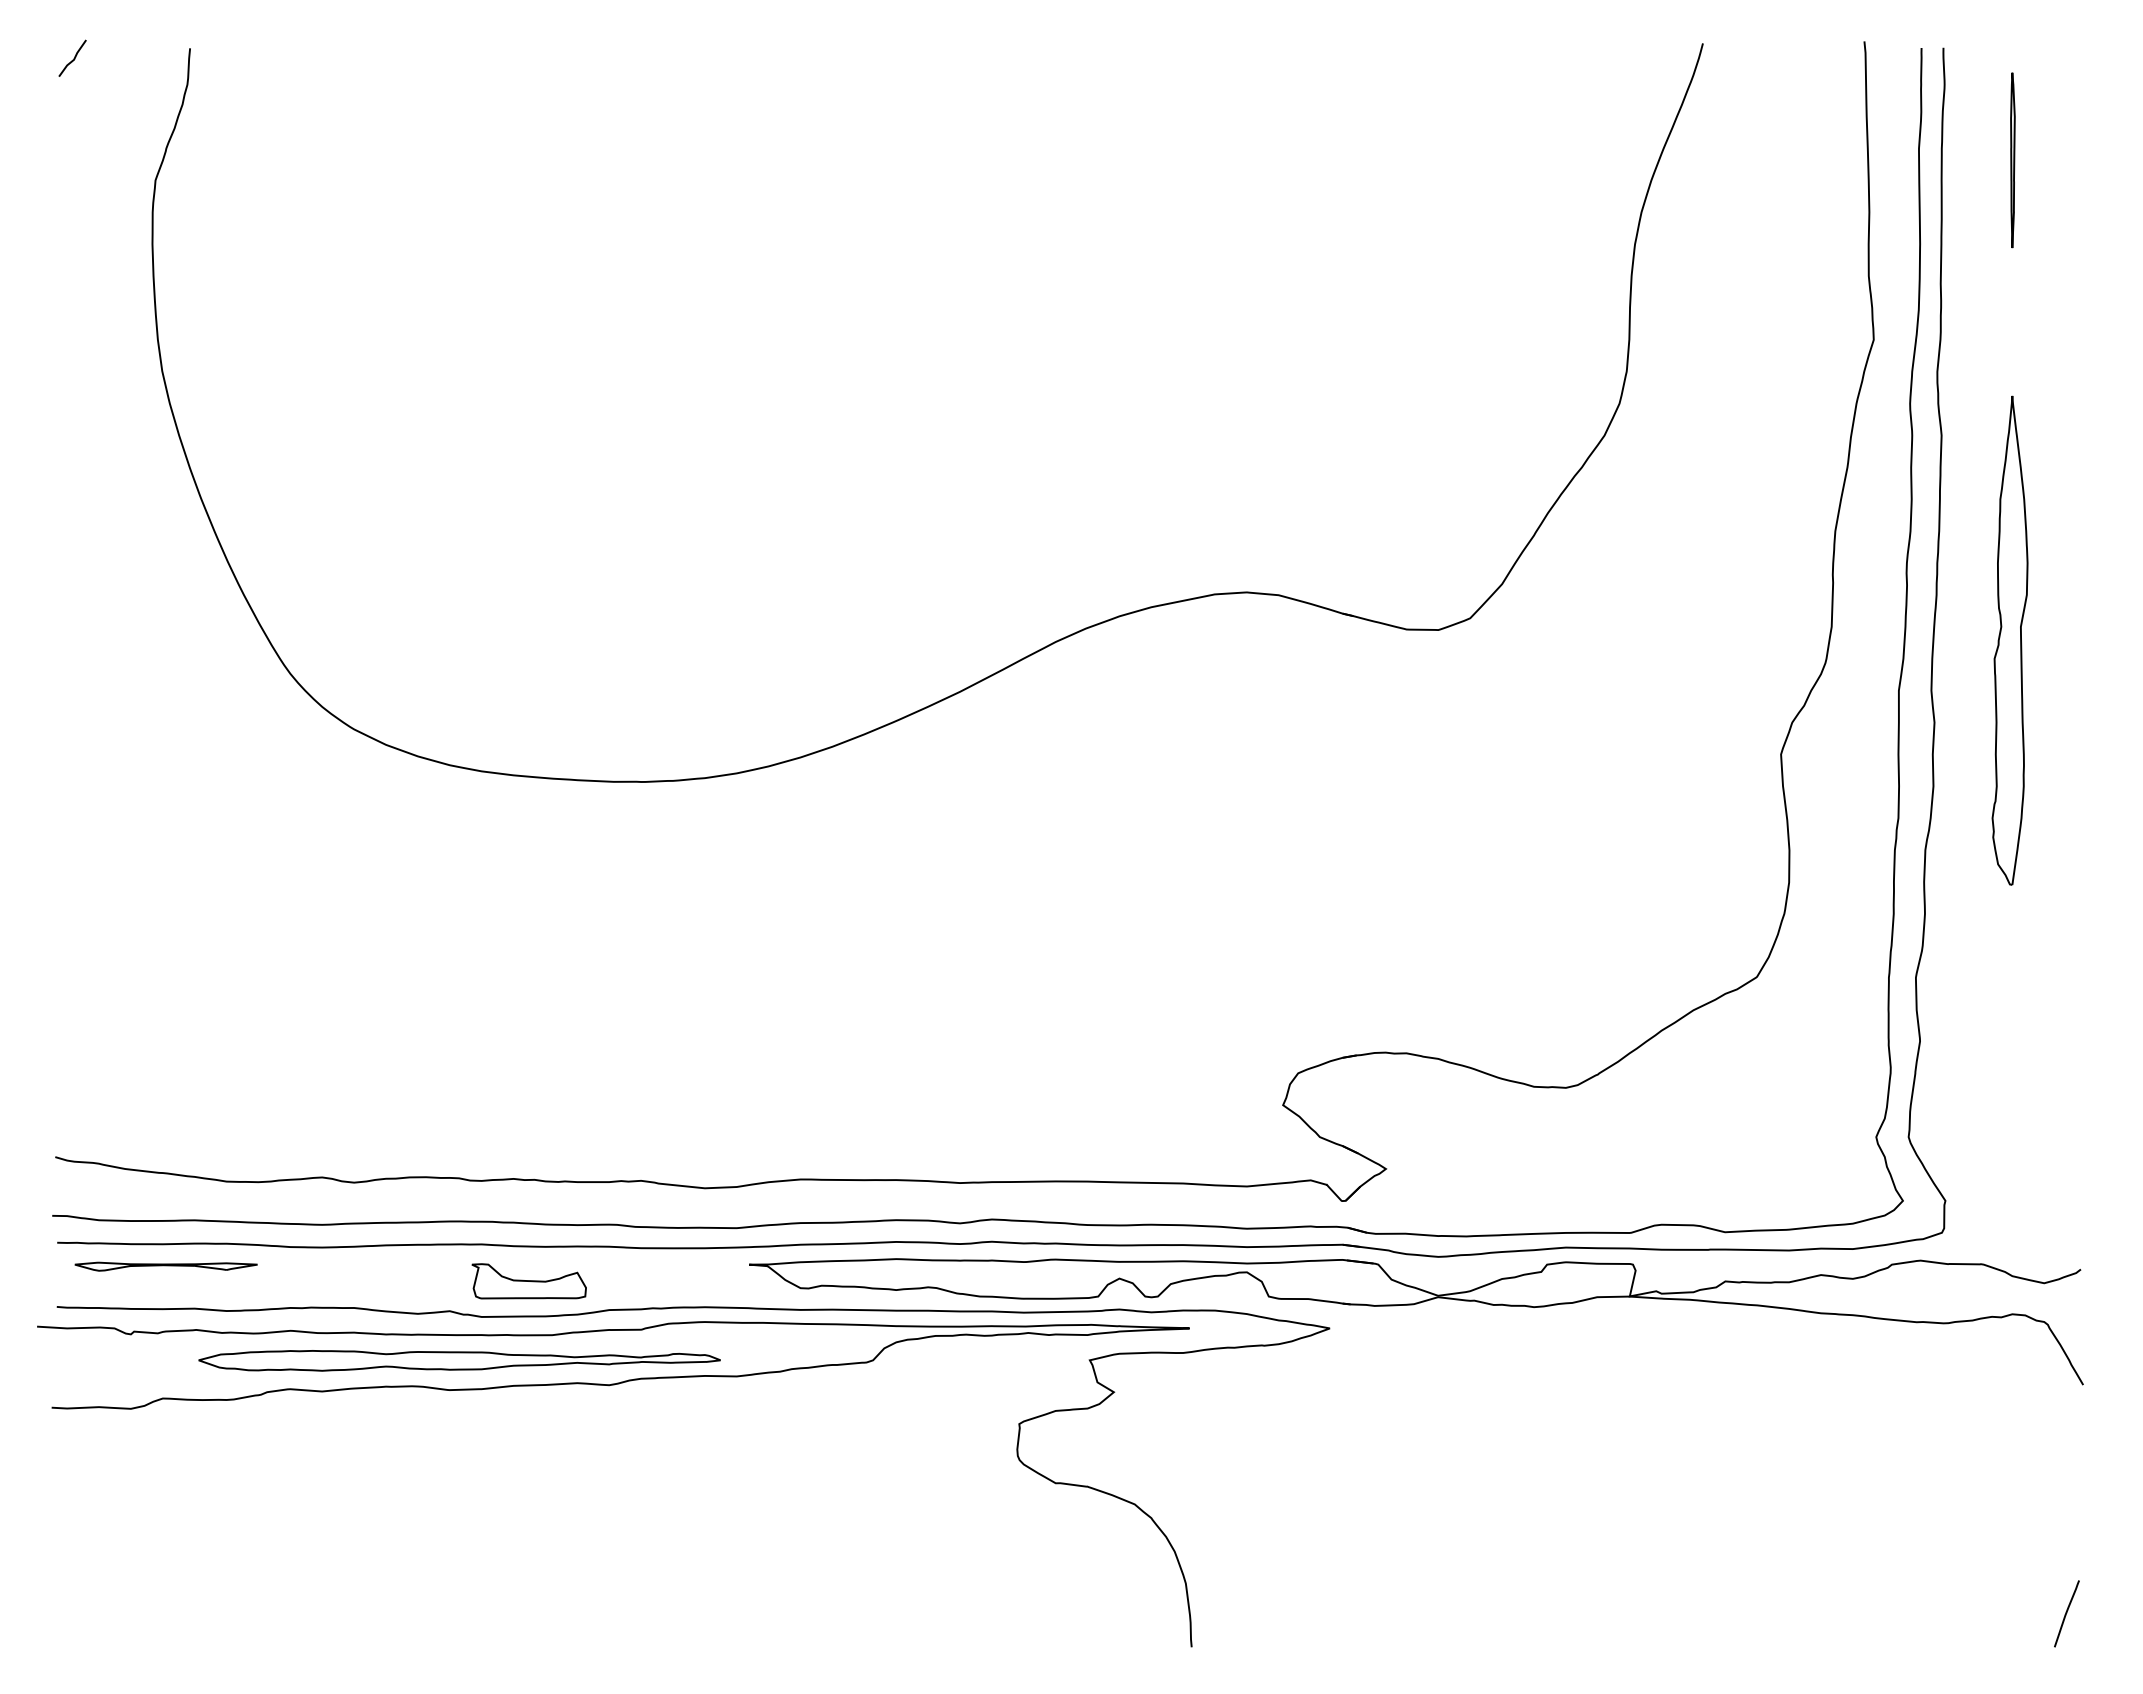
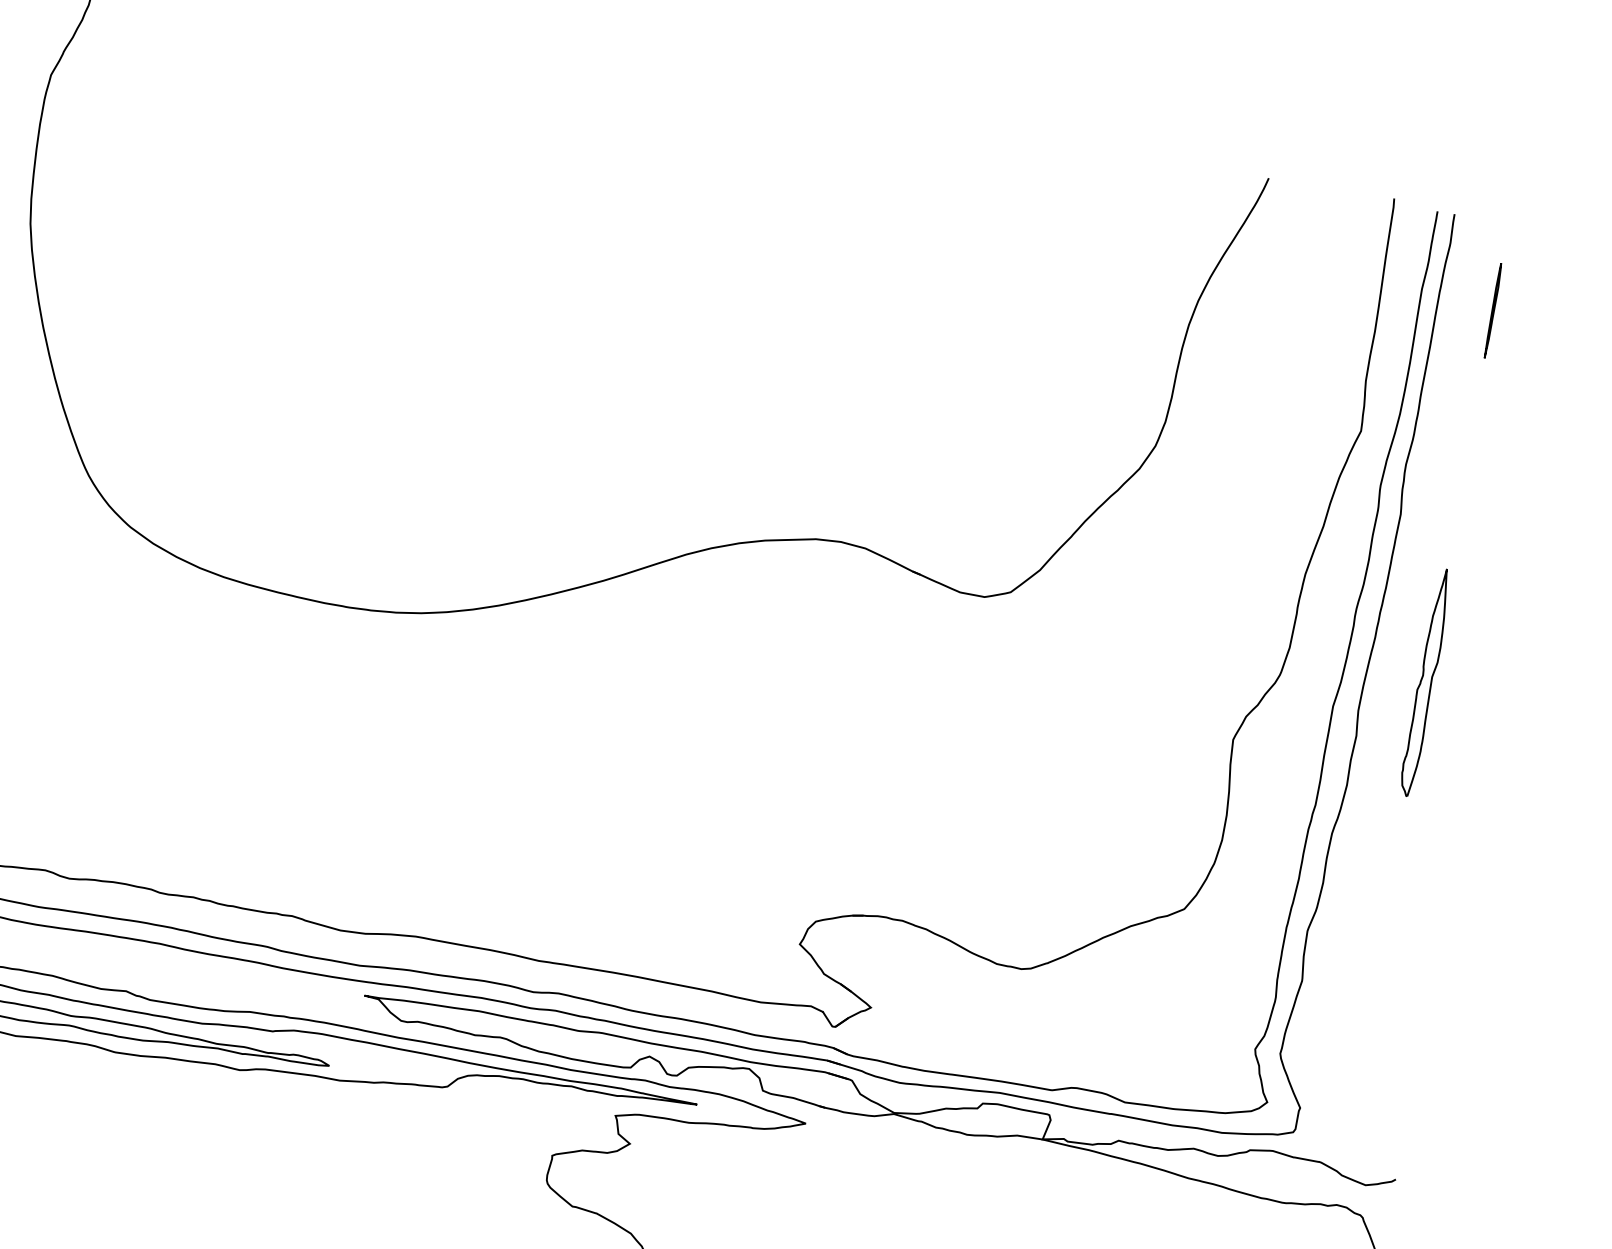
part: (2012, 160) -> (1492, 310), size x0.7
part: (2009, 640) -> (1425, 682), size x0.6
part: (528, 1281) -> (191, 978), removed

